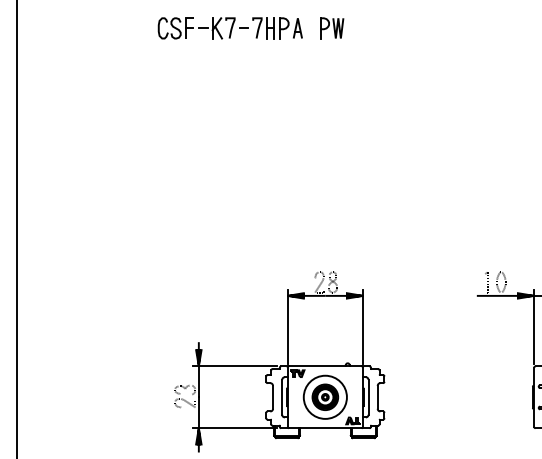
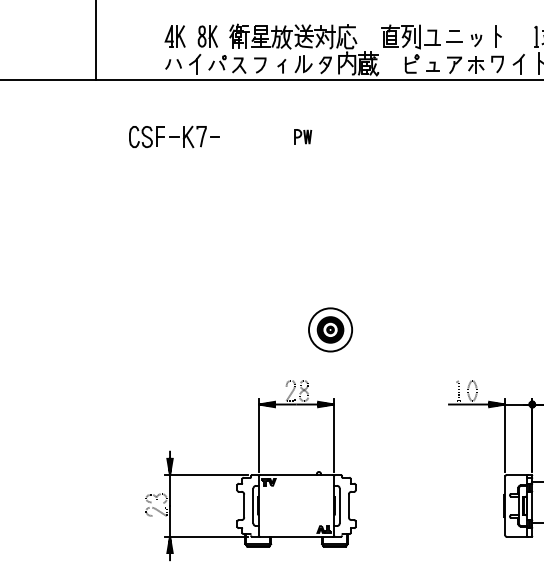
part: (277, 27) -> (248, 136), removed
part: (332, 27) -> (303, 136), size x0.7
part: (325, 396) -> (330, 329), moved

